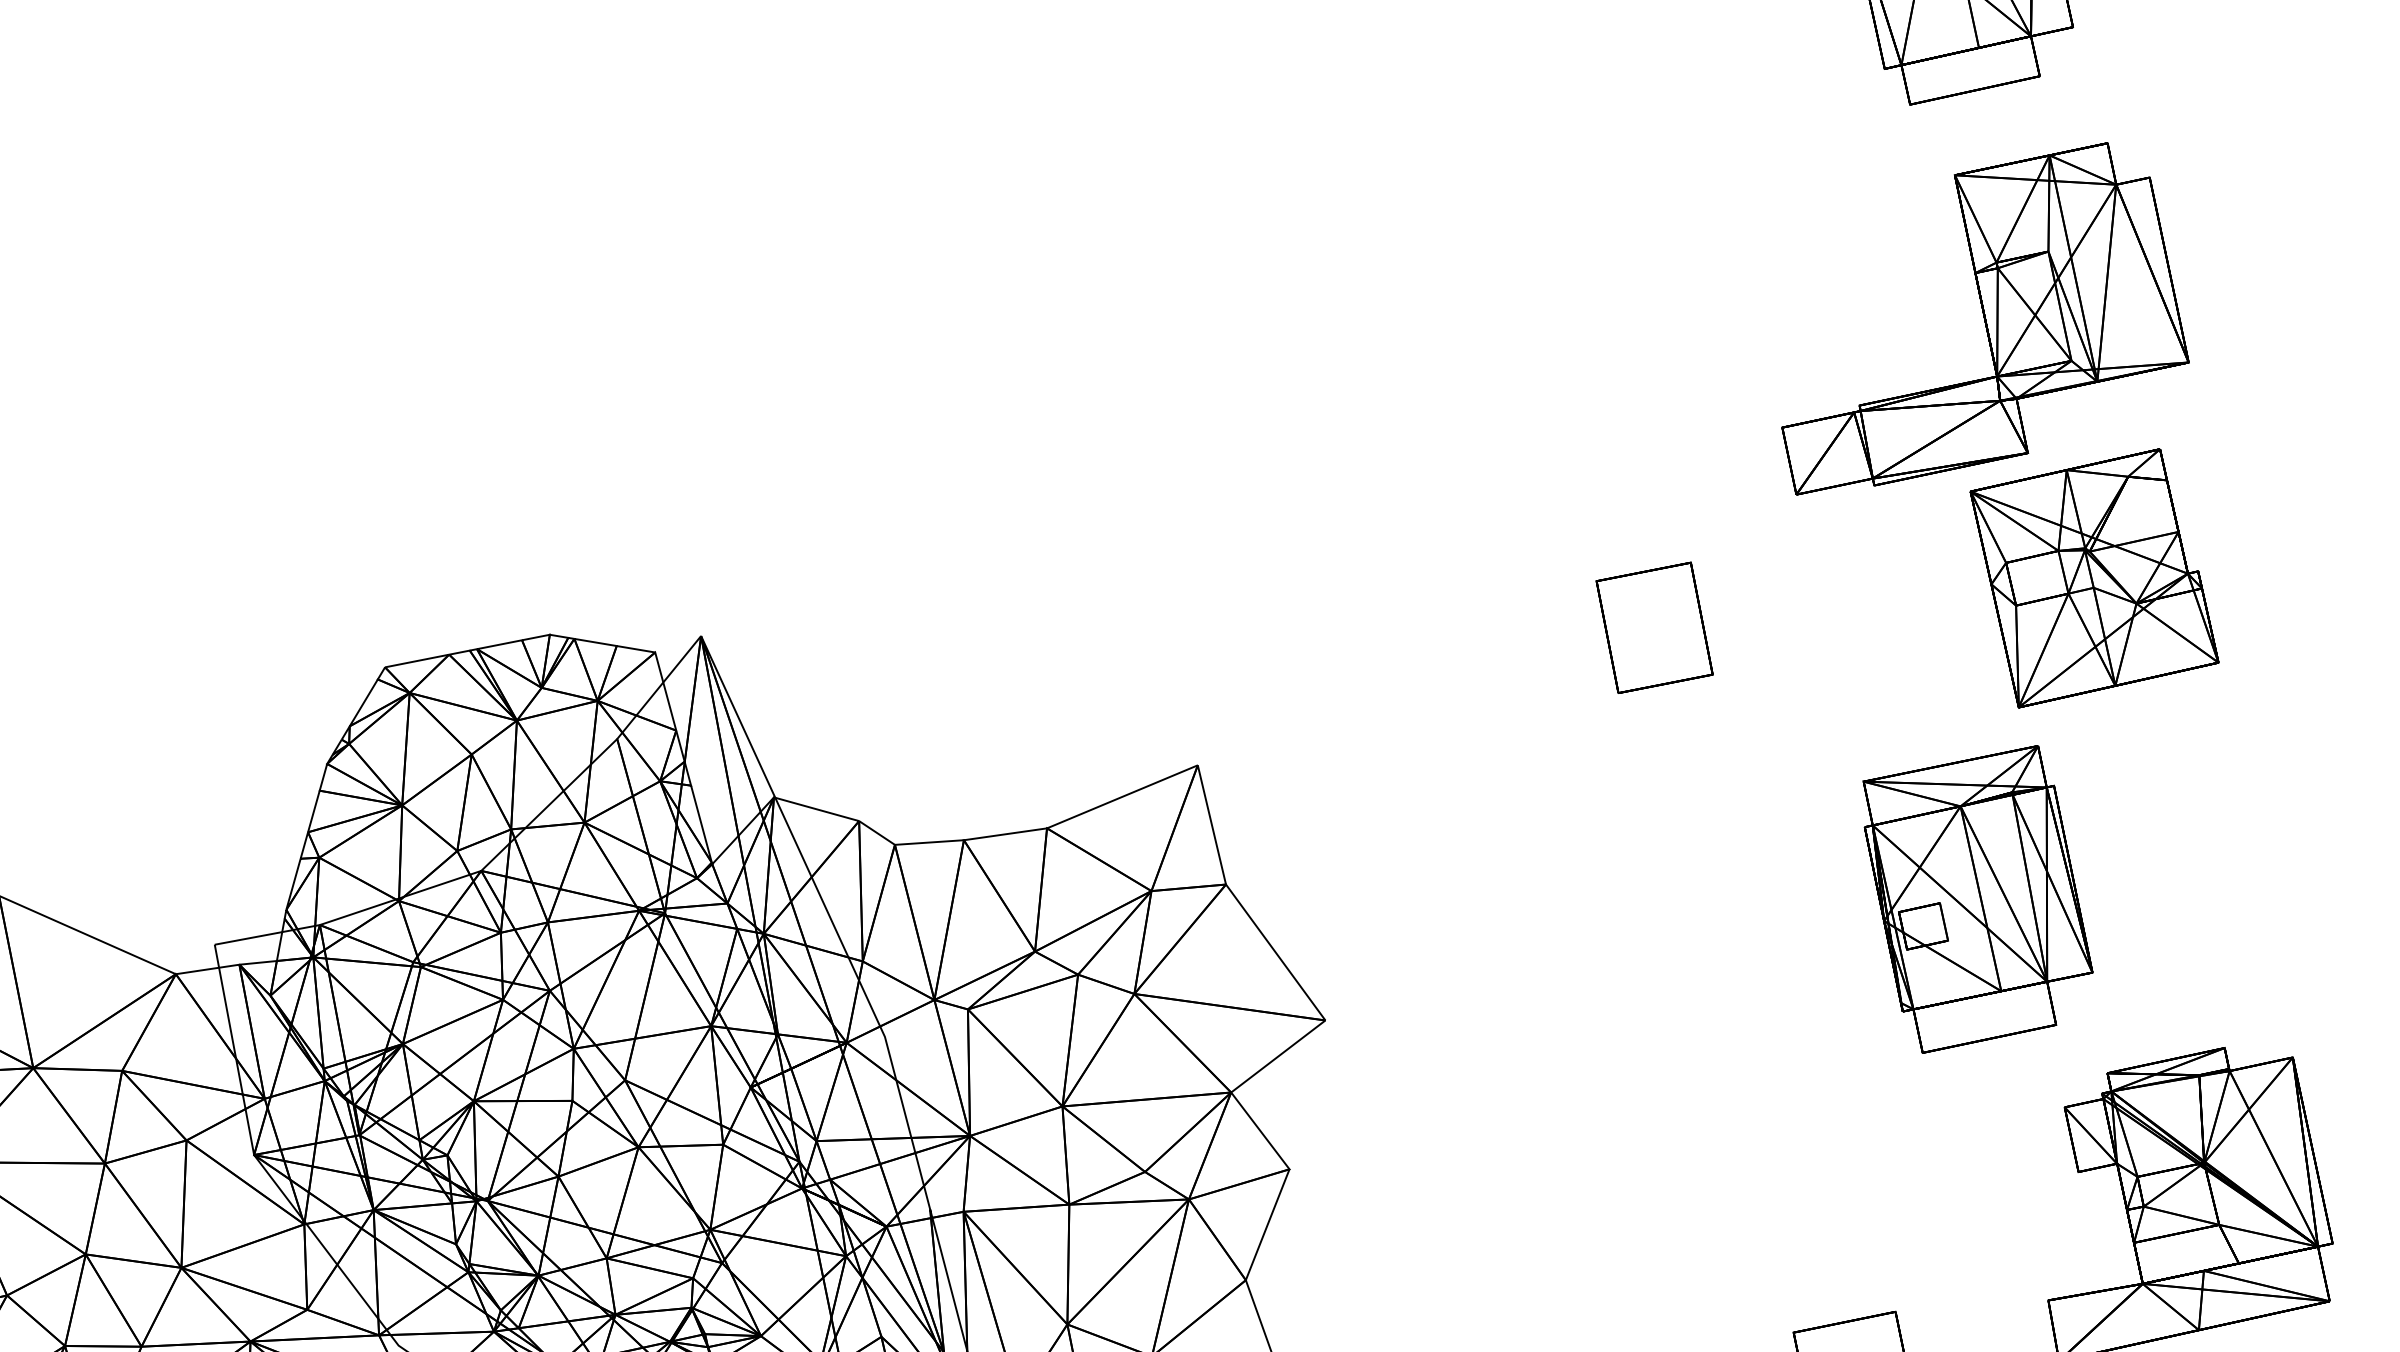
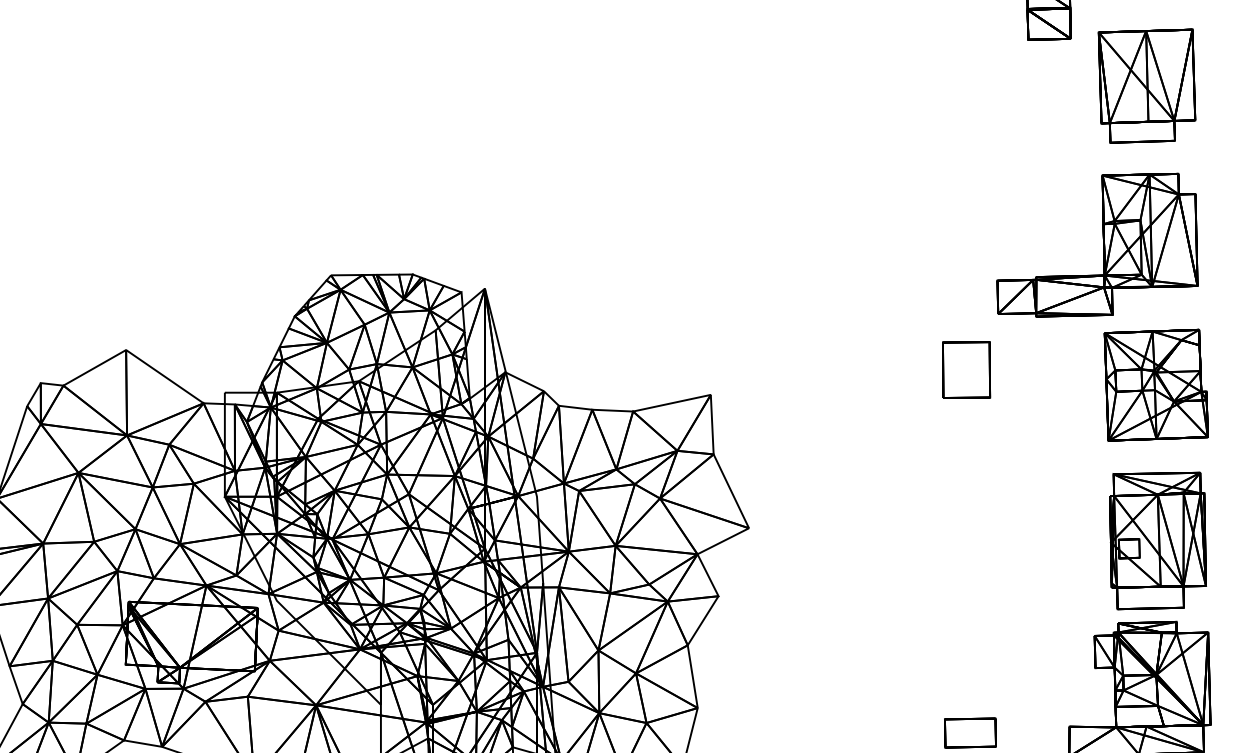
part: (1970, 316) -> (1097, 244), moved
part: (1654, 626) -> (966, 369), moved
part: (1977, 898) -> (1157, 540), moved

